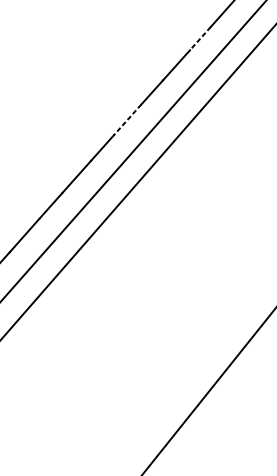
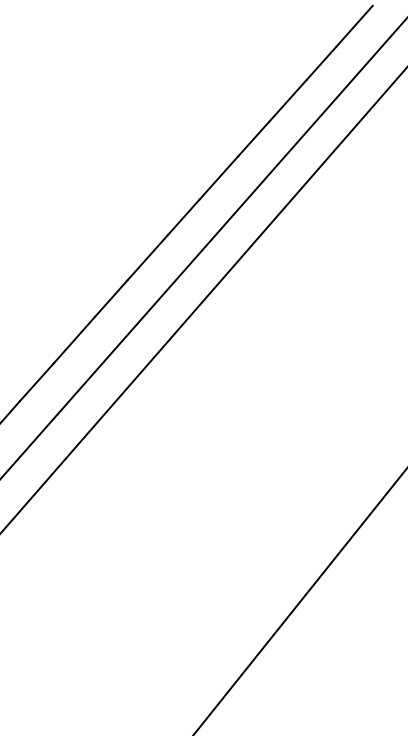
line: (200, 38) -> (321, 63), dashed -> solid
line: (127, 120) -> (218, 178), dashed -> solid

